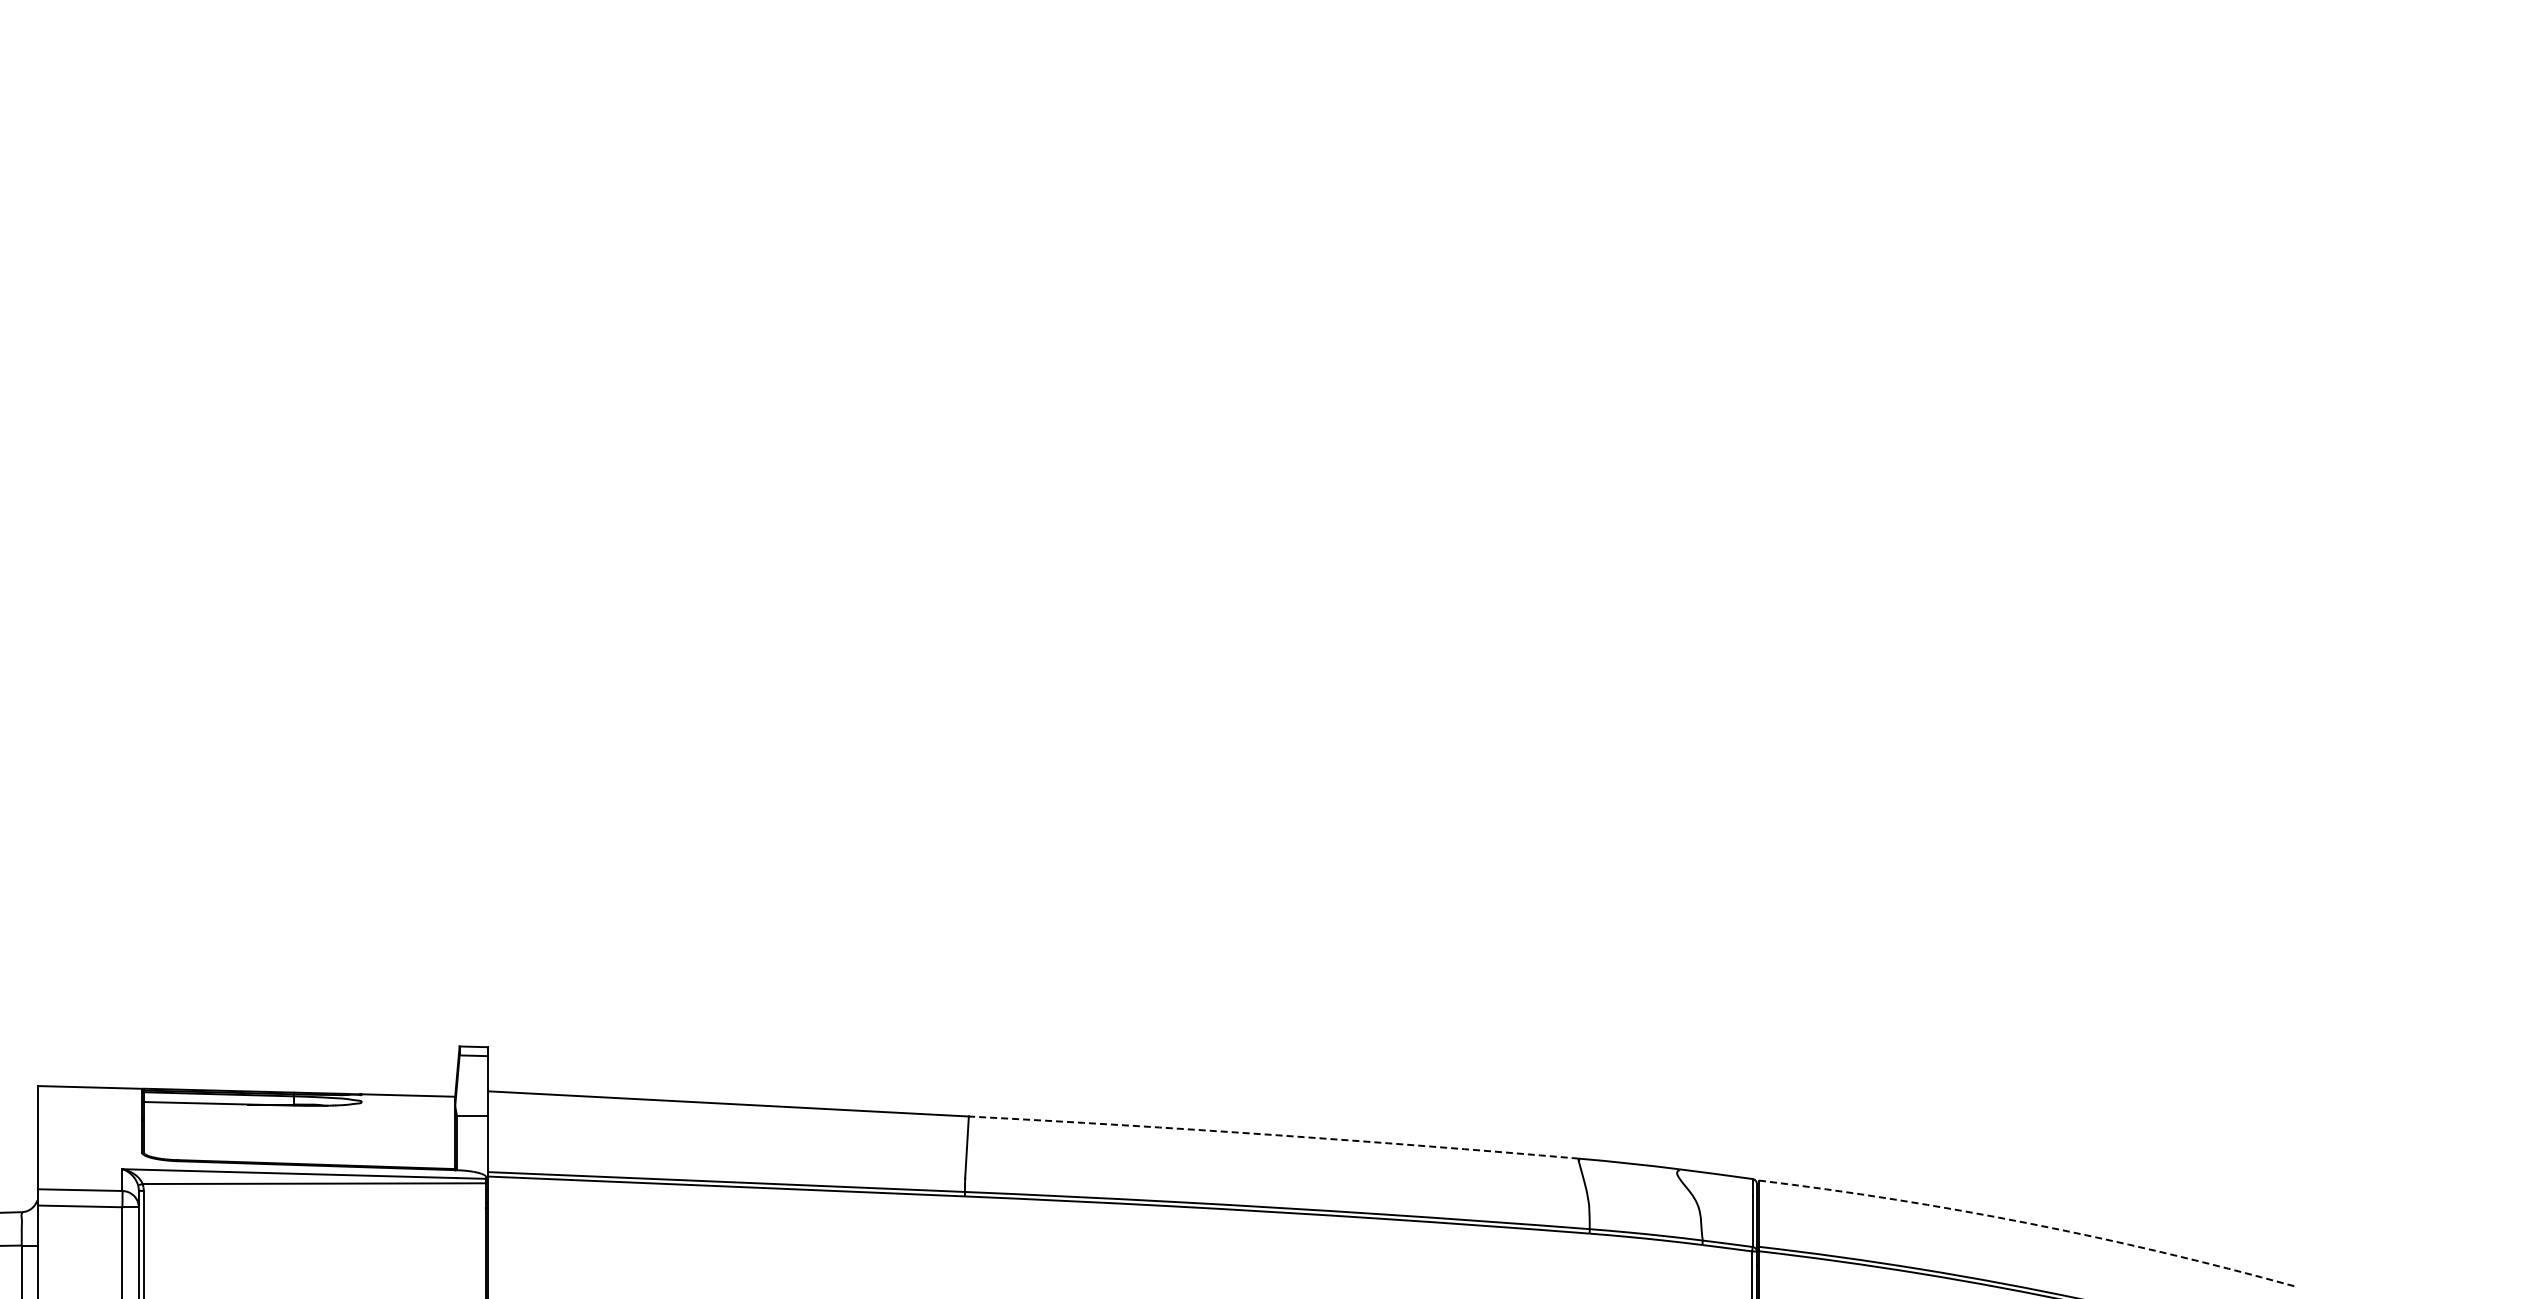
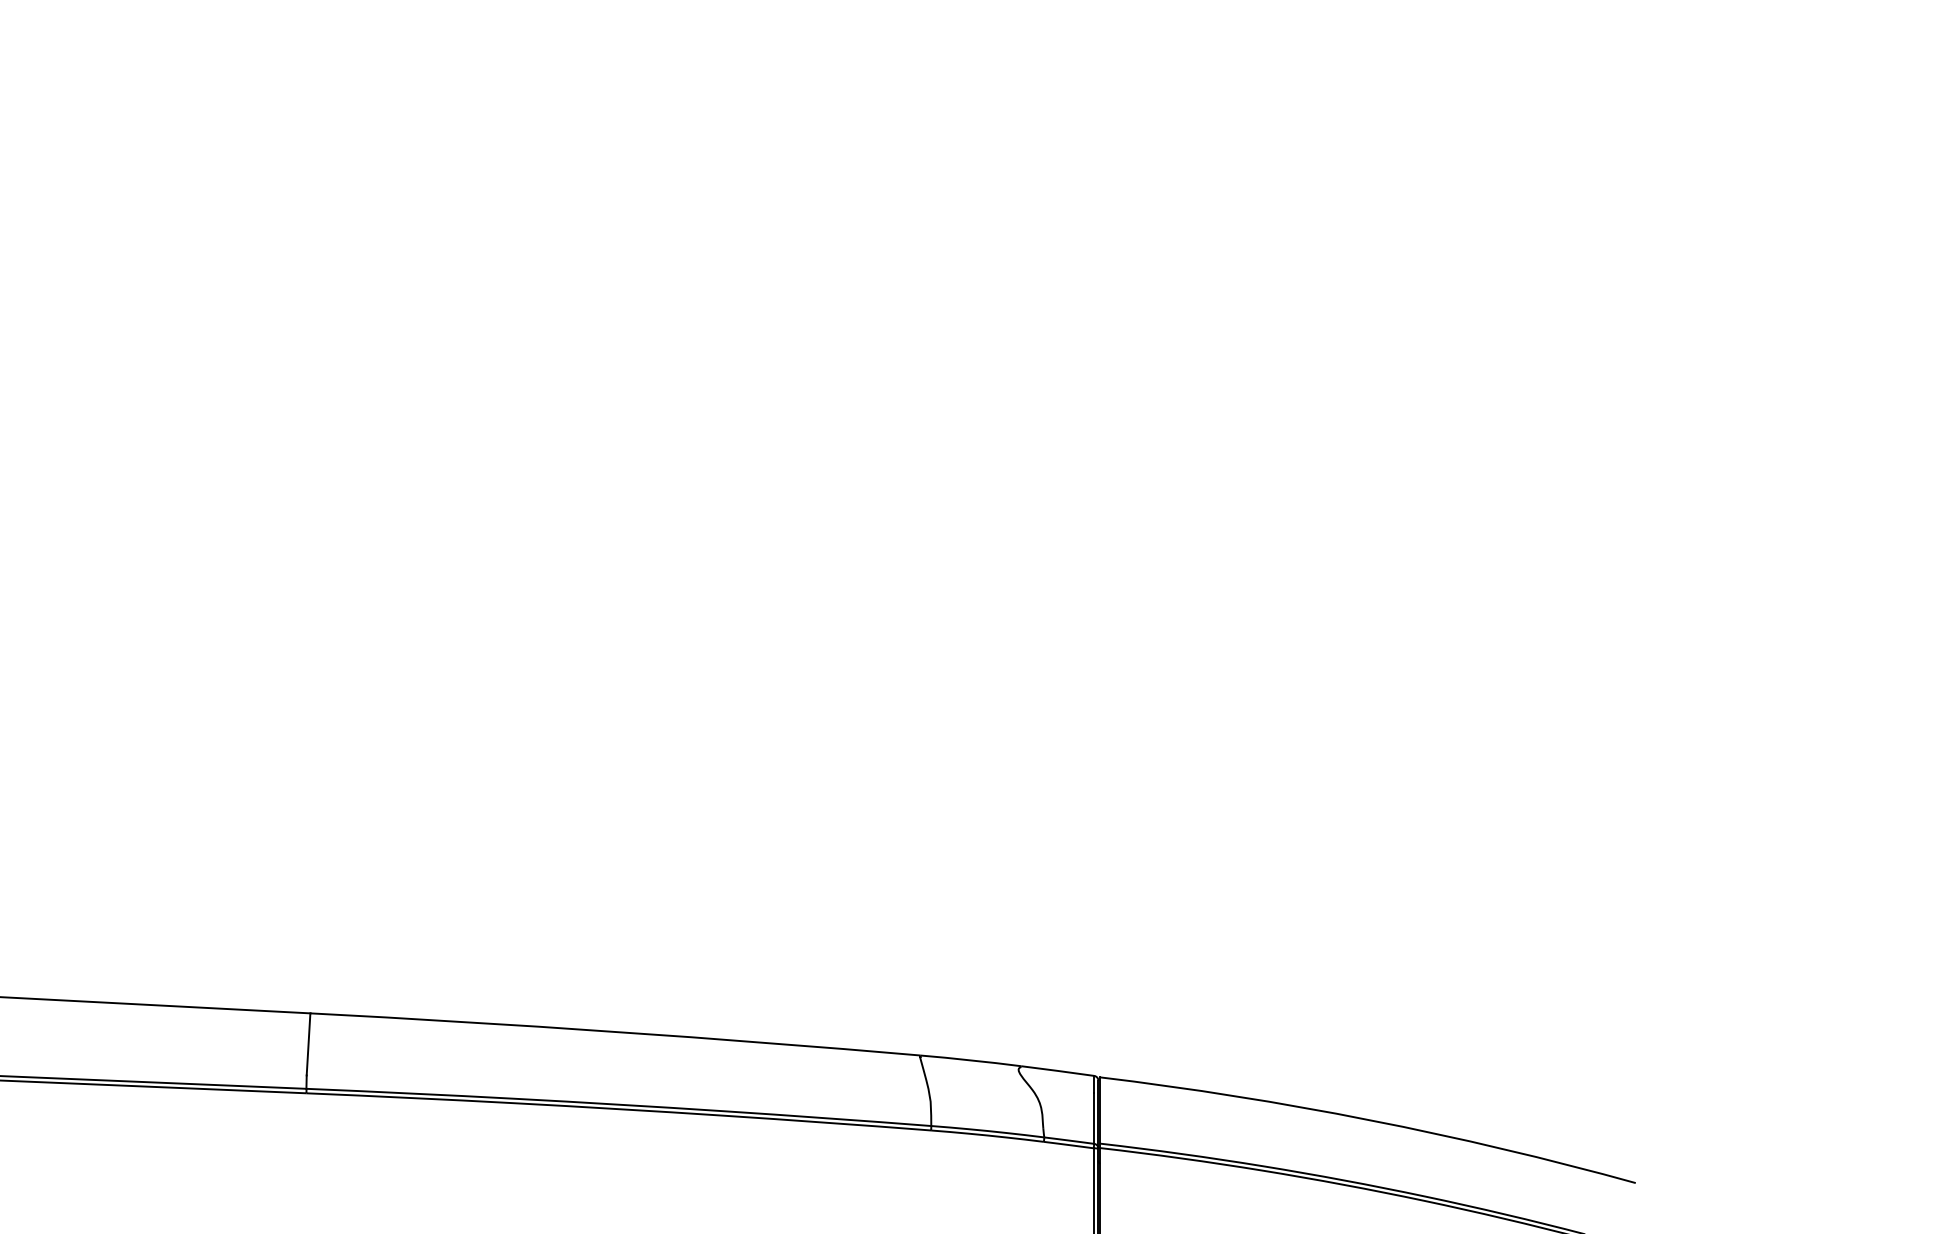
arc: (1273, 1135) -> (615, 1032), dashed -> solid
arc: (2028, 1223) -> (1370, 1120), dashed -> solid

